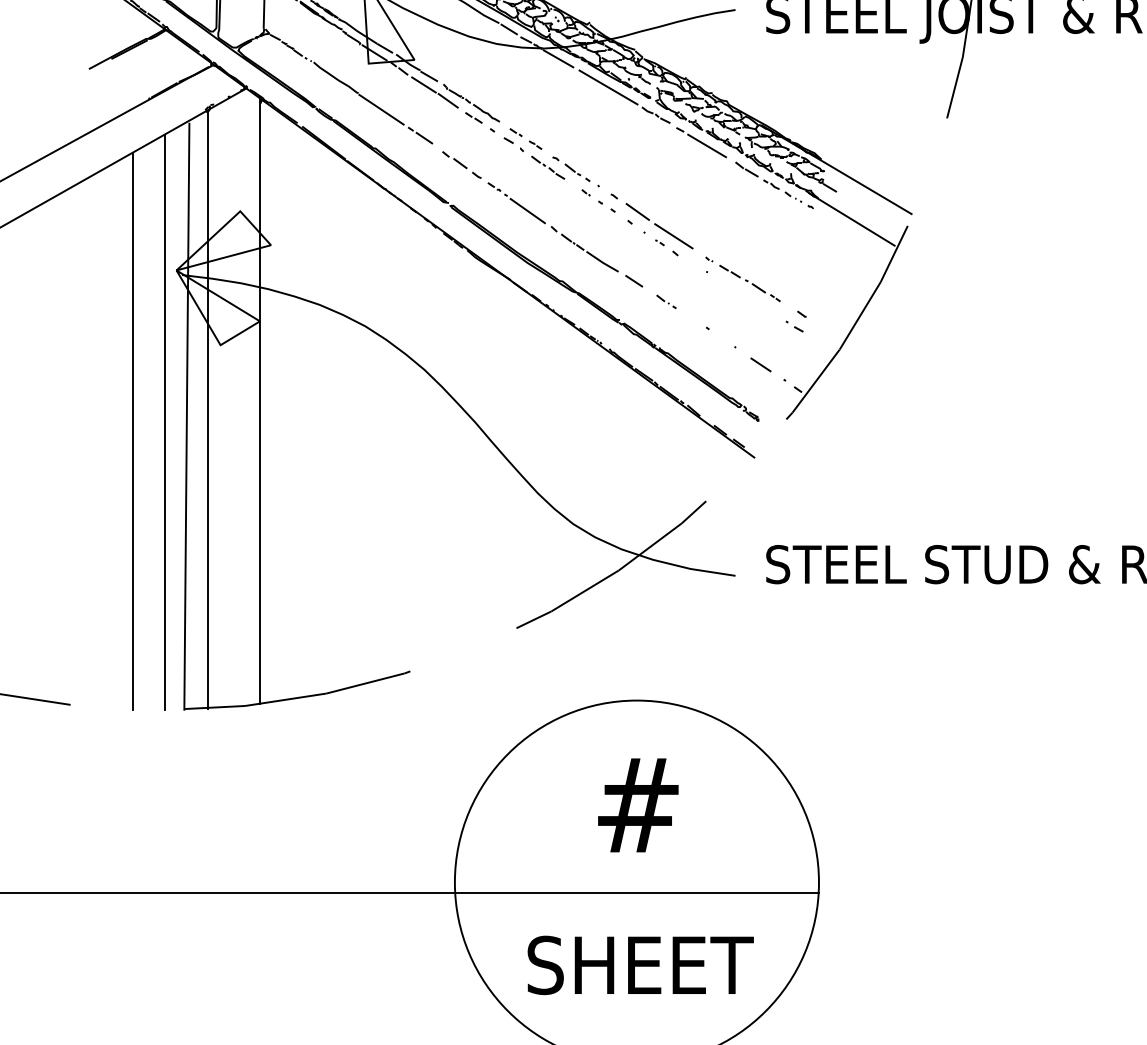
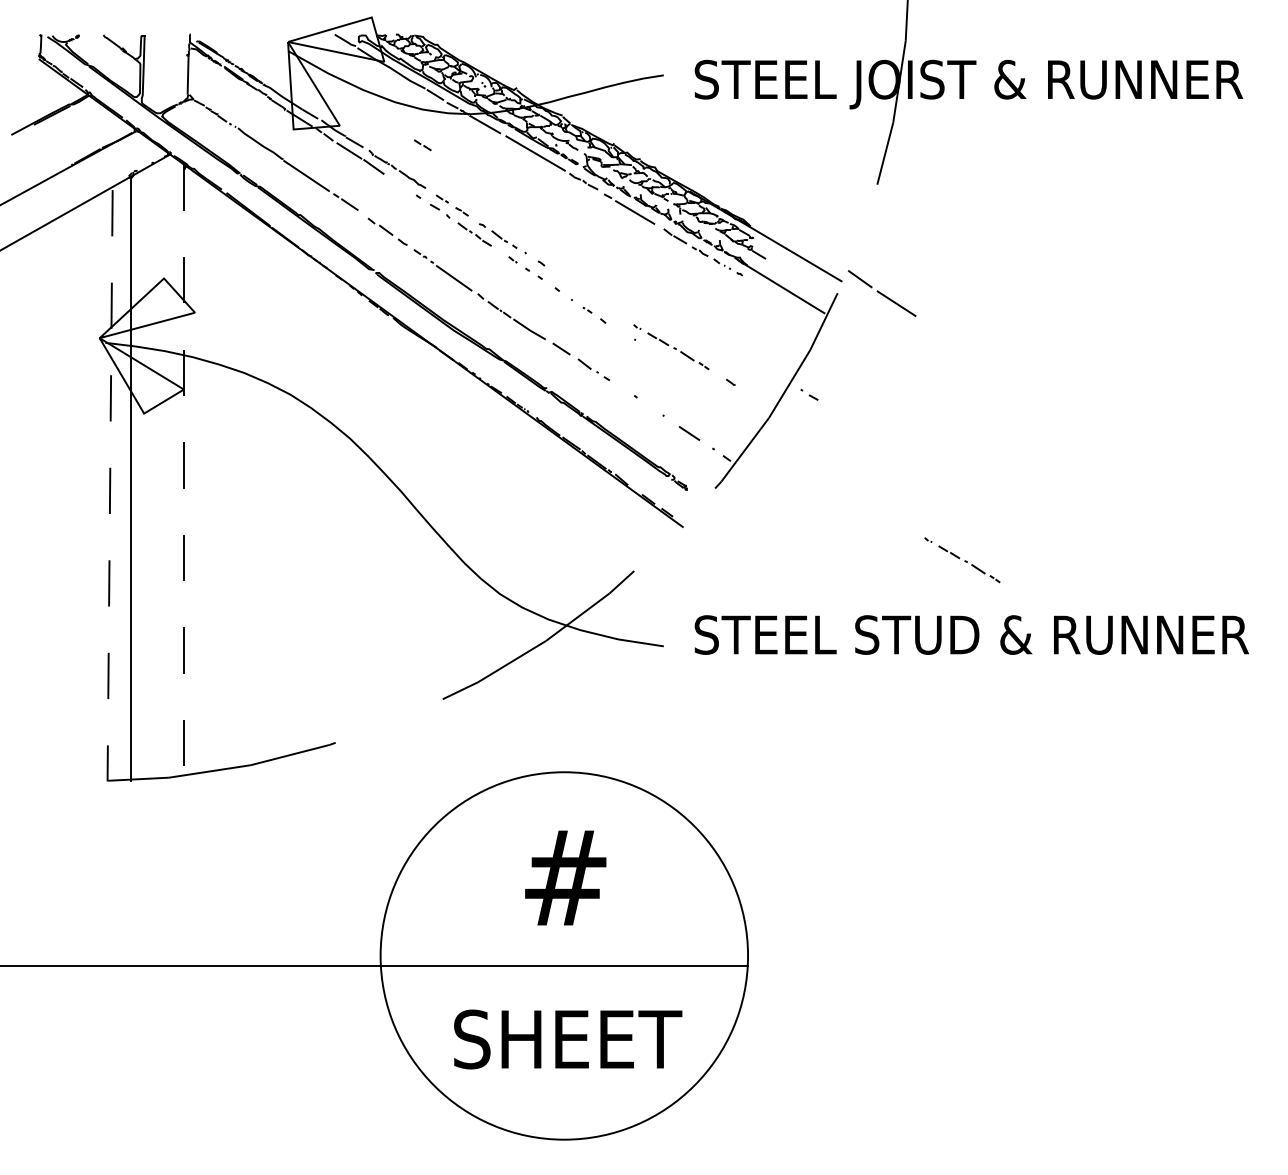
line: (474, 118) -> (423, 145), moved
part: (659, 226) -> (882, 293), moved
part: (666, 301) -> (594, 369), size x1.6
part: (794, 326) -> (809, 394), moved
line: (259, 401) -> (183, 470), solid -> dashed
line: (187, 416) -> (110, 485), solid -> dashed
line: (164, 422) -> (87, 491), removed
line: (132, 431) -> (55, 500), removed
part: (1031, 490) -> (962, 560), added

